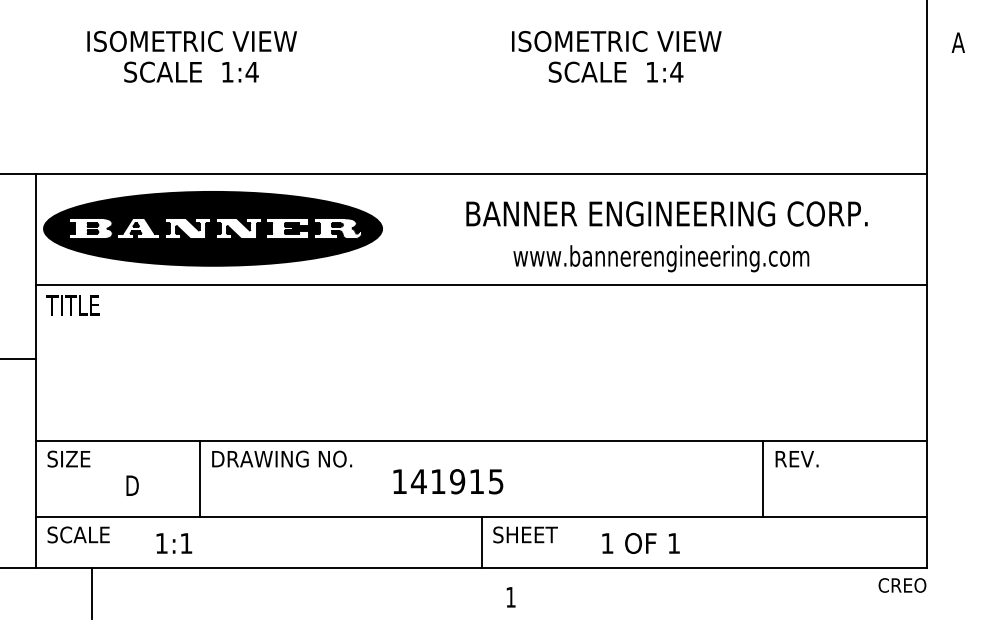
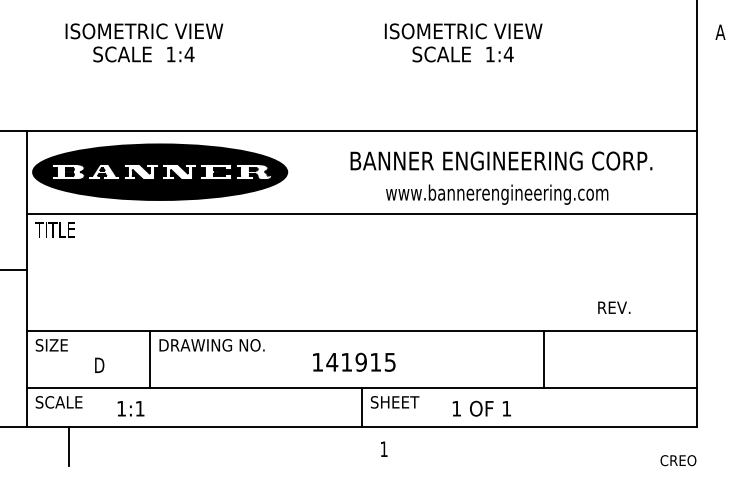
text: (796, 459) -> (613, 308), moved
line: (763, 478) -> (543, 359), moved
text: (448, 481) -> (354, 362), moved
text: (902, 585) -> (678, 460), moved

